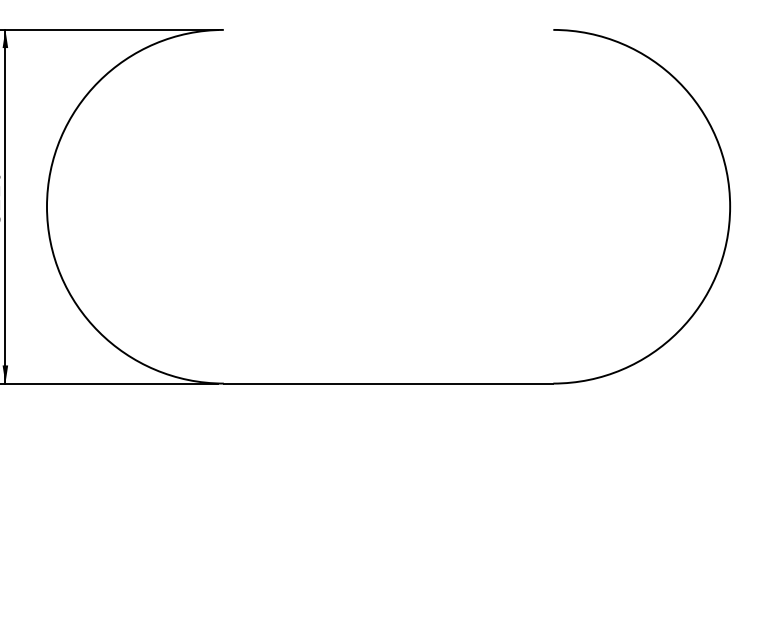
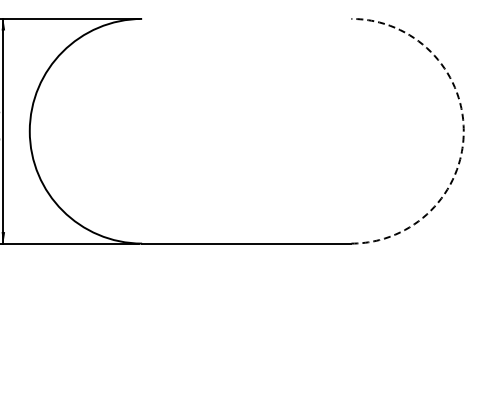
arc: (729, 207) -> (463, 131), solid -> dashed

